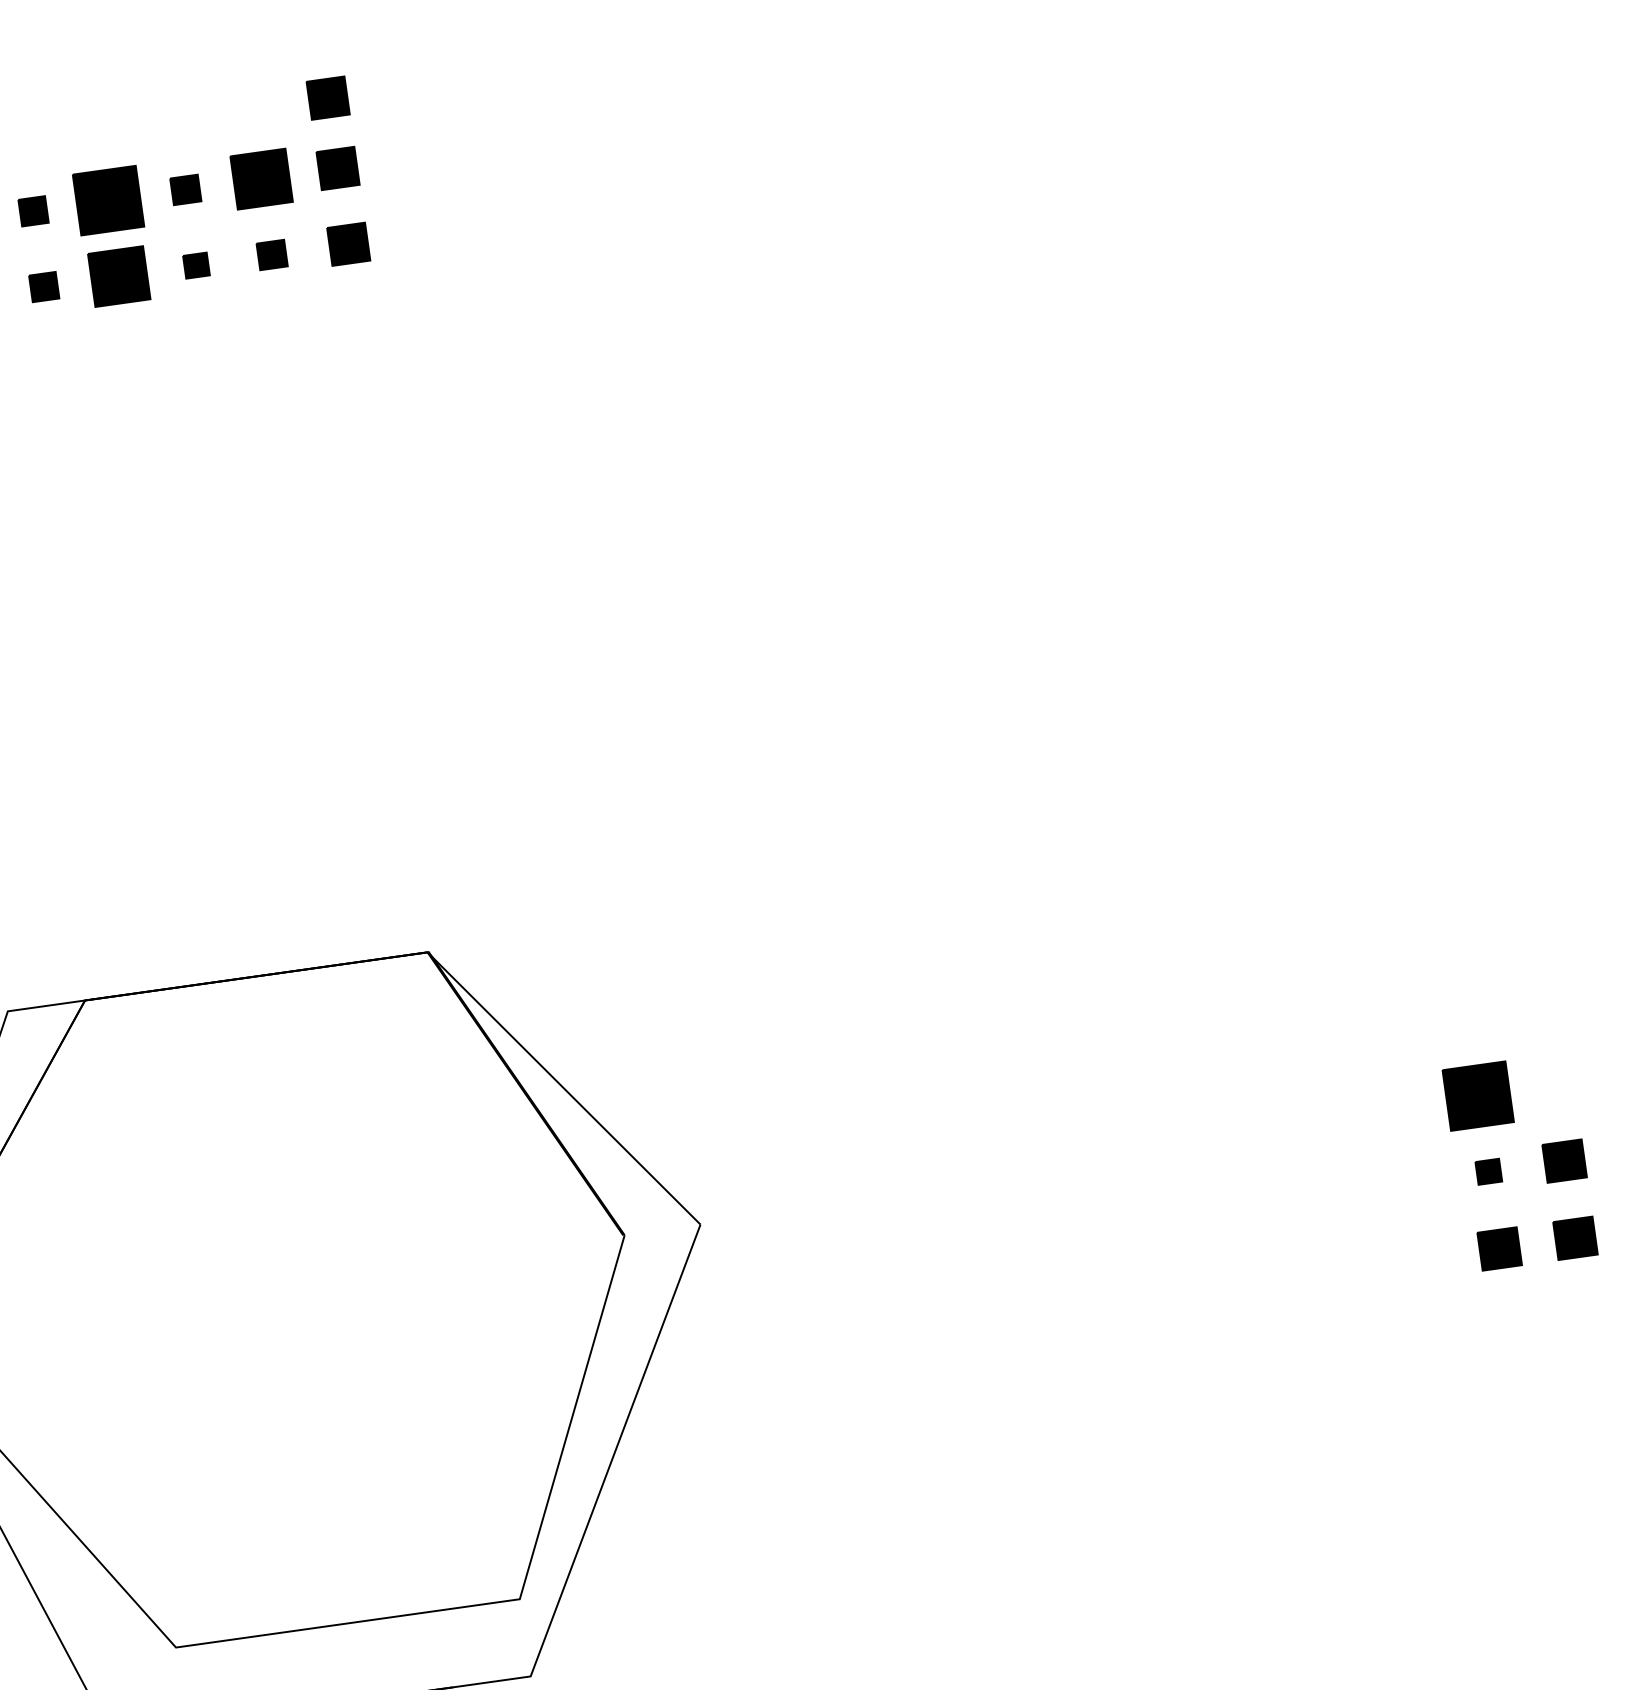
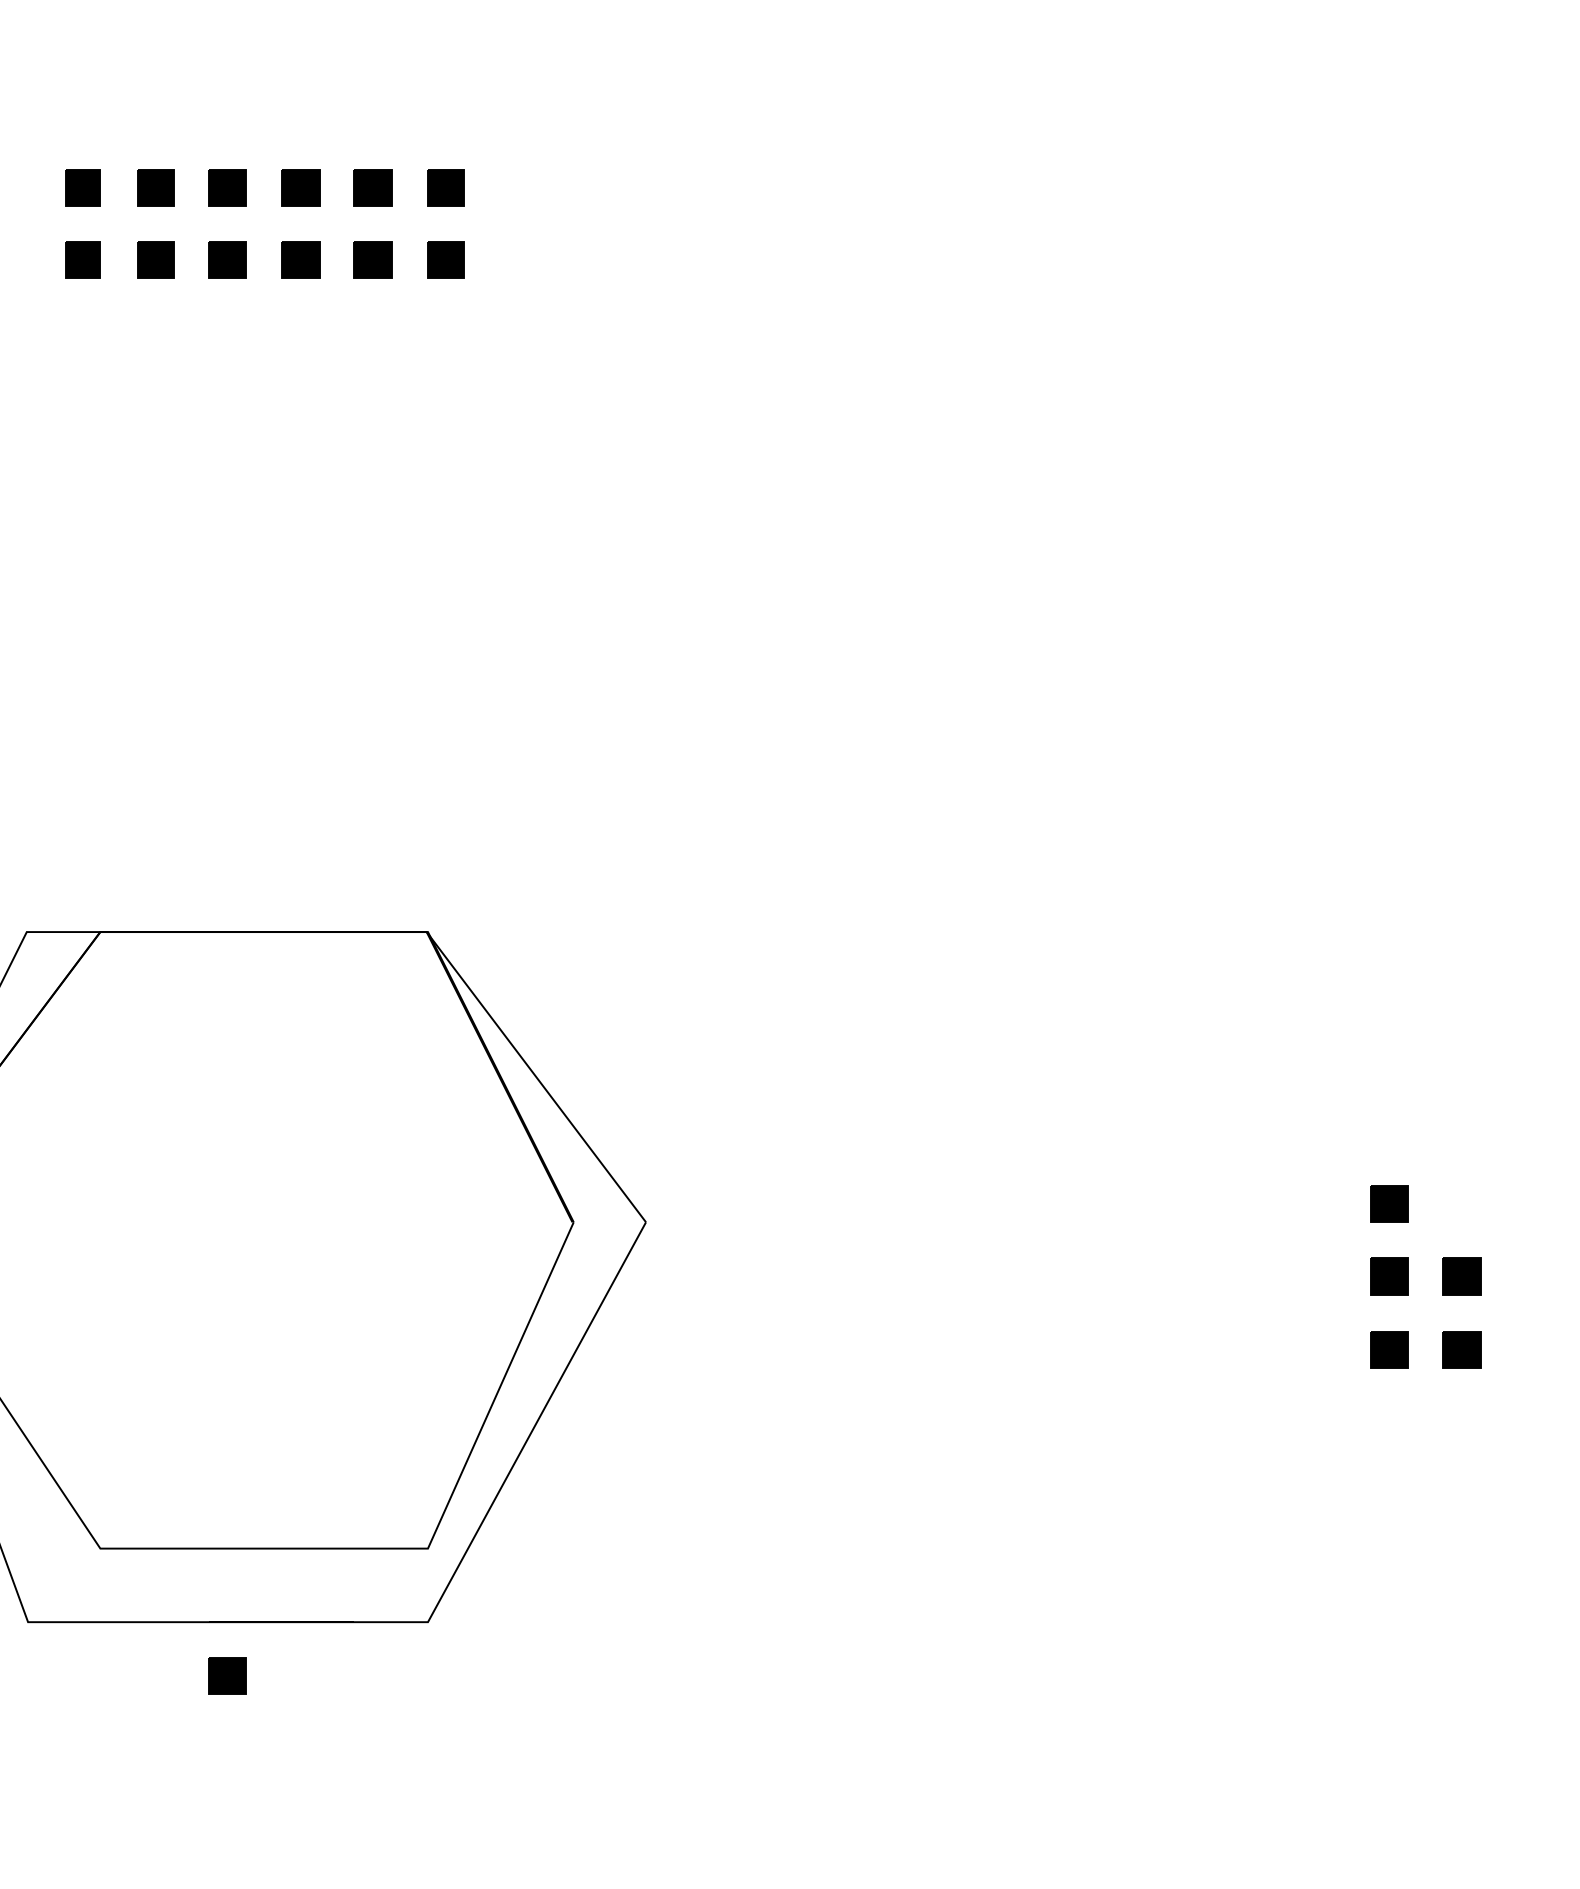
part: (327, 97) -> (445, 120), removed
part: (260, 178) -> (372, 187), size x0.71
part: (185, 189) -> (300, 187), size x1.43
part: (108, 200) -> (227, 187), size x0.62
part: (33, 210) -> (155, 187), size x1.43
part: (271, 254) -> (372, 259), size x1.43
part: (195, 265) -> (300, 259), size x1.67
part: (119, 275) -> (227, 259), size x0.71
part: (43, 286) -> (155, 259), size x1.43
part: (1478, 1095) -> (1389, 1203), size x0.62
part: (1488, 1171) -> (1389, 1276), size x1.67

